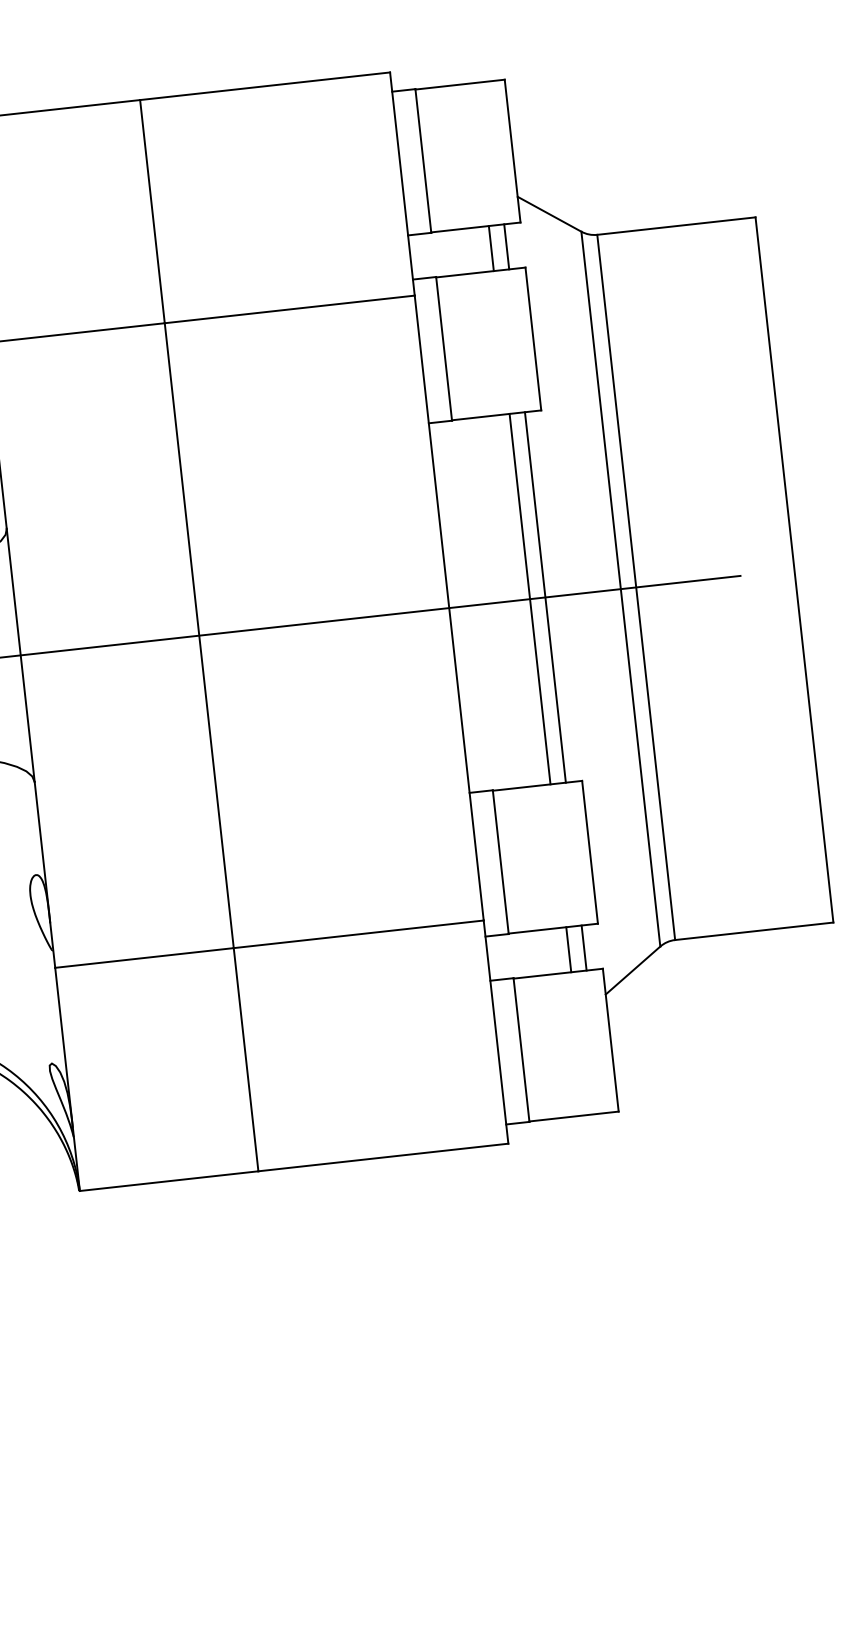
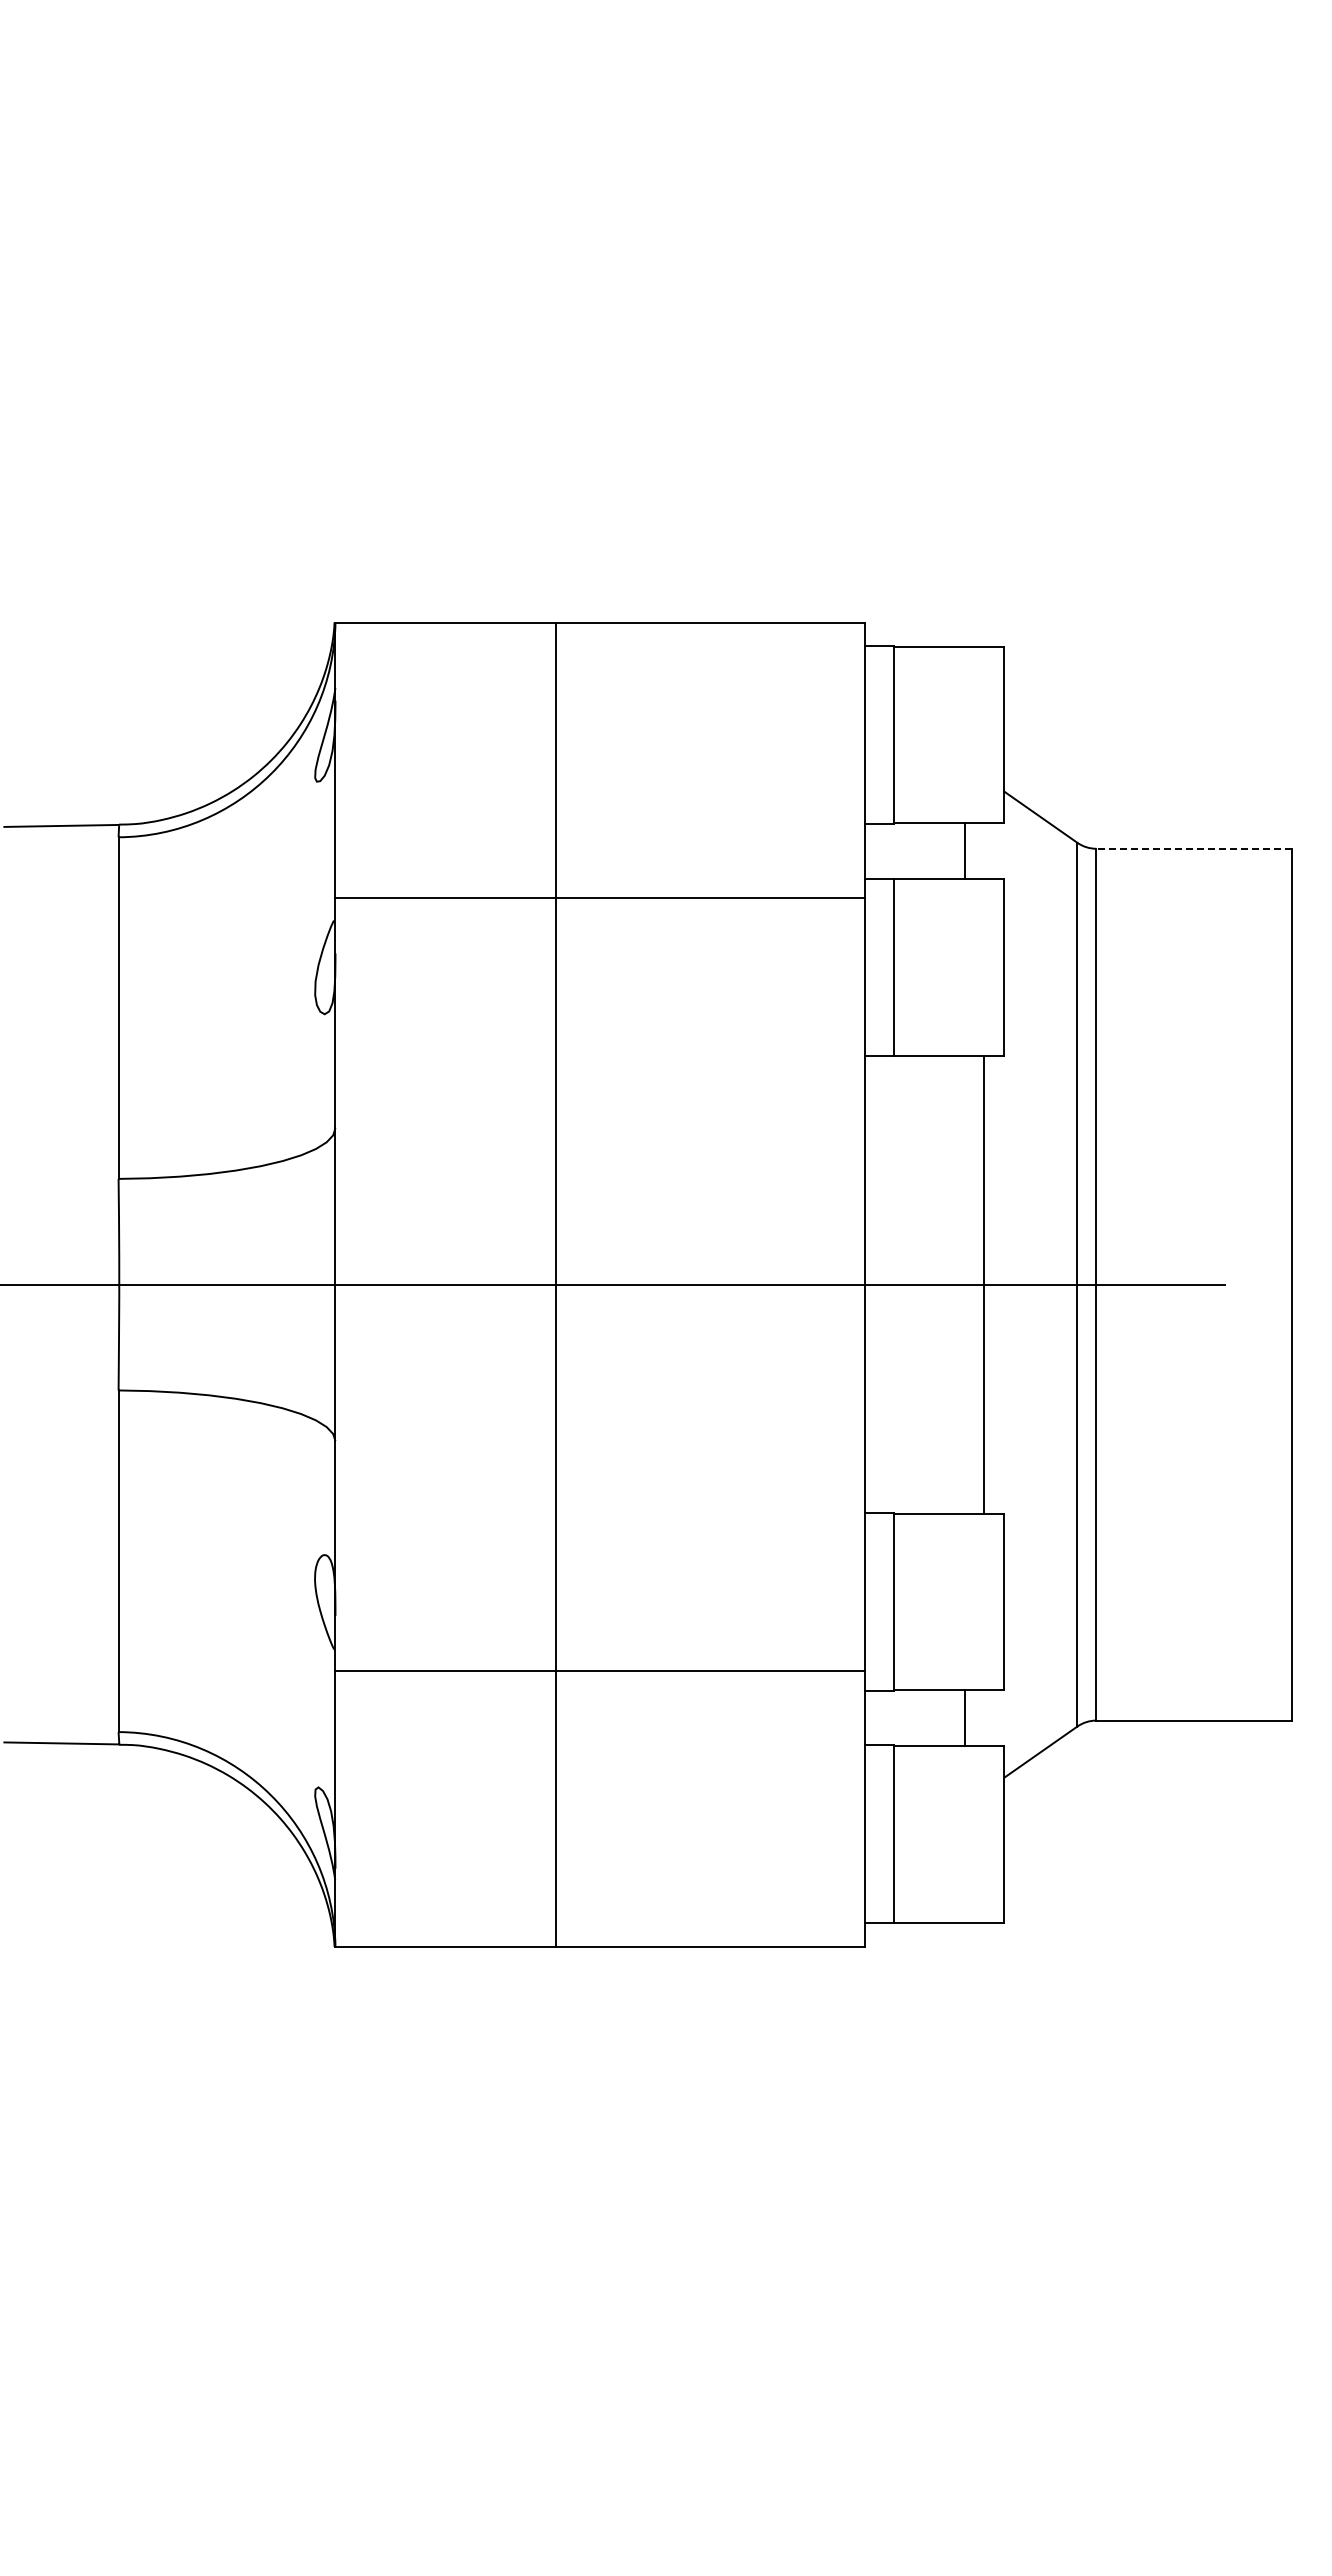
line: (676, 225) -> (1194, 848), solid -> dashed
line: (507, 247) -> (984, 851), removed
line: (530, 598) -> (965, 1284), removed
line: (584, 947) -> (984, 1717), removed

